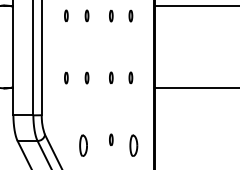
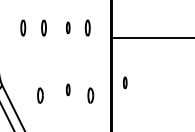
part: (66, 77) -> (23, 27), size x1.4
part: (86, 77) -> (43, 27), size x1.4
part: (130, 77) -> (87, 27), size x1.4
part: (168, 132) -> (125, 82), added
part: (83, 145) -> (40, 95), size x0.7
part: (133, 145) -> (90, 95), size x0.7

